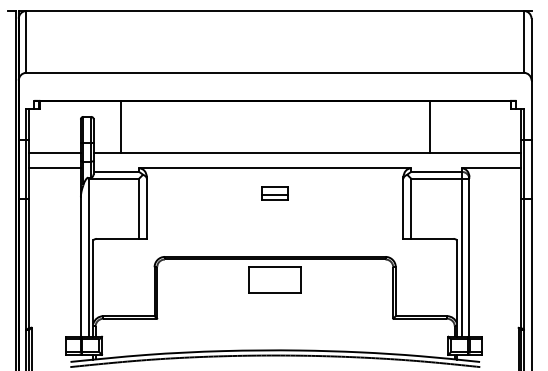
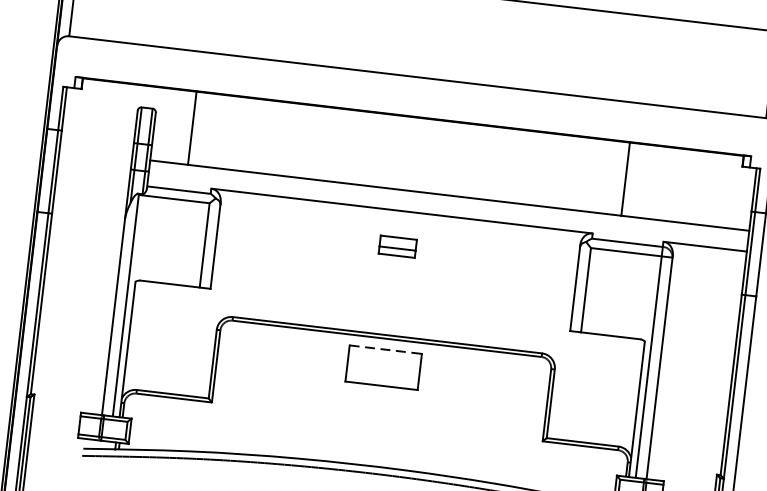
line: (54, 153) -> (95, 153), removed
line: (54, 168) -> (92, 175), removed
line: (275, 267) -> (386, 350), solid -> dashed

